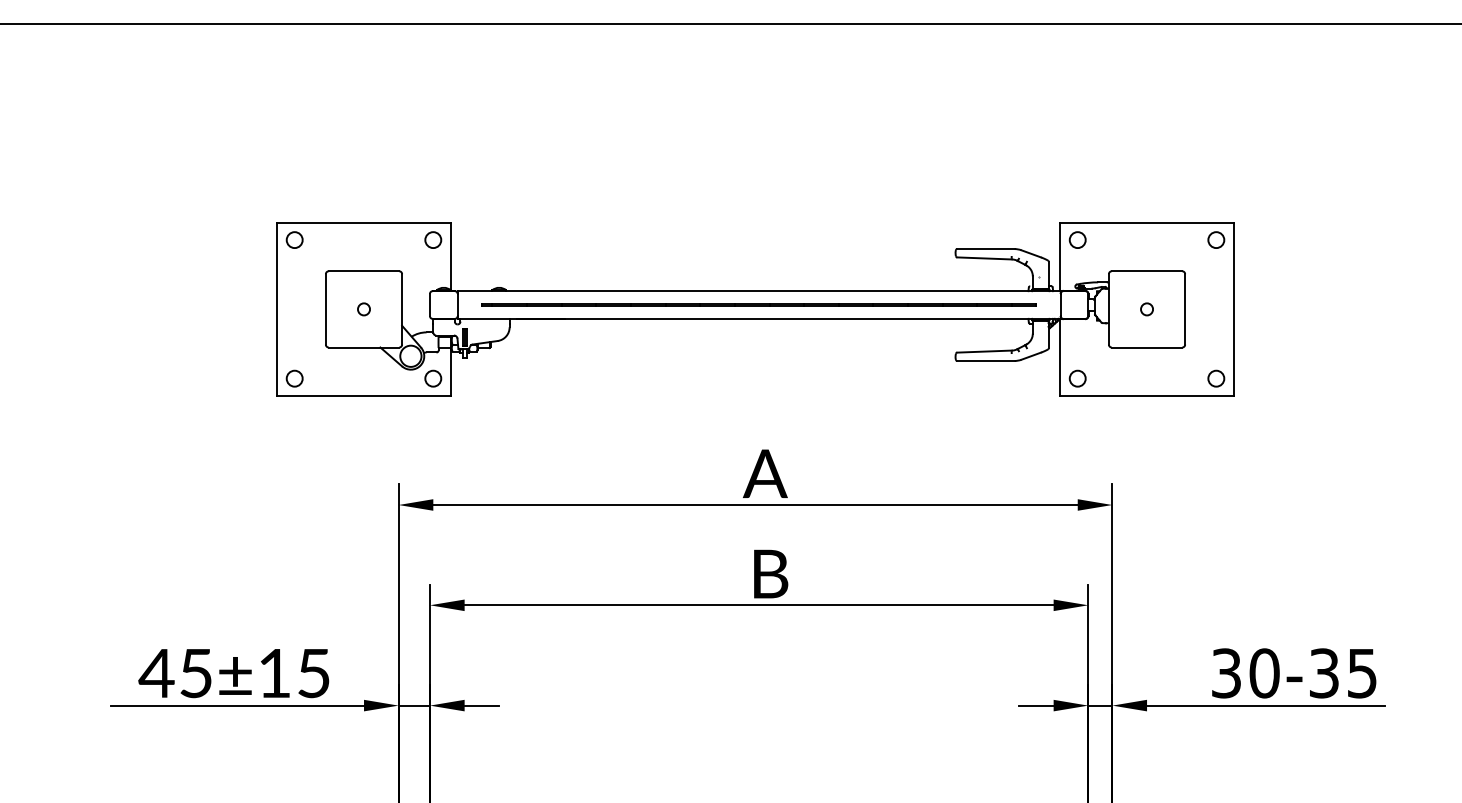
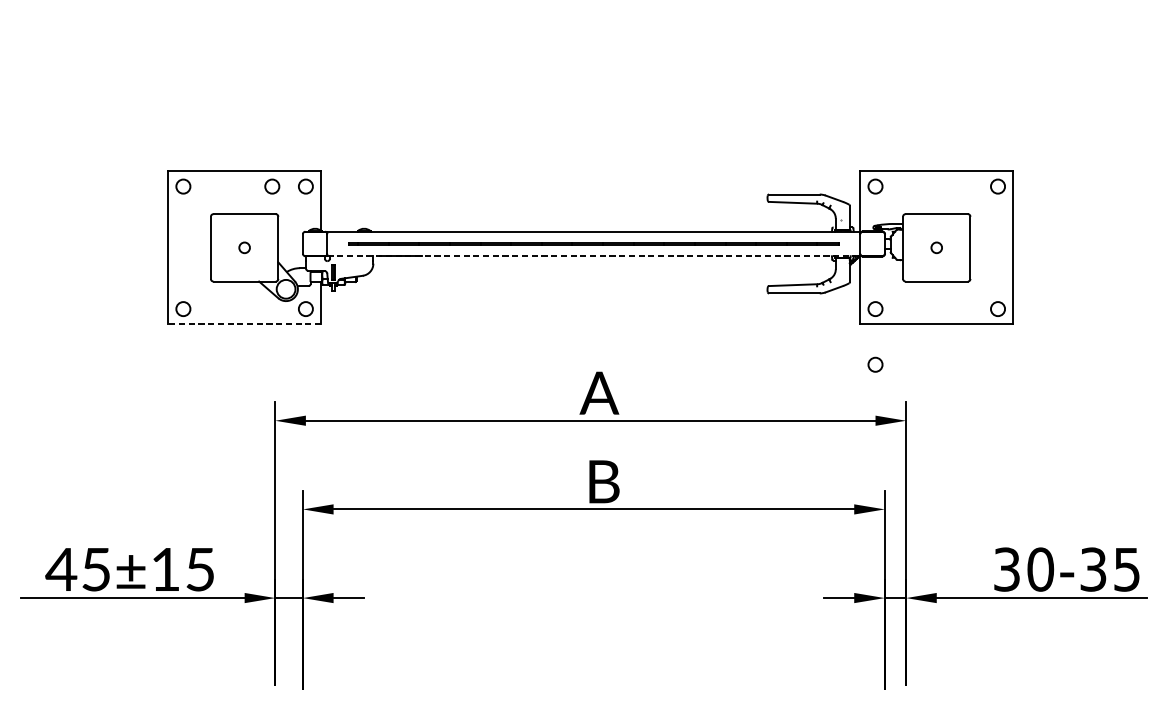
circle: (395, 239) -> (272, 186), added
line: (759, 318) -> (594, 255), solid -> dashed
line: (364, 396) -> (245, 324), solid -> dashed
circle: (1077, 441) -> (875, 364), added

